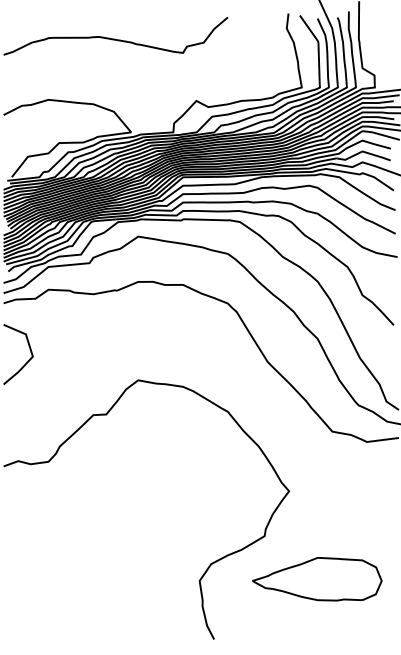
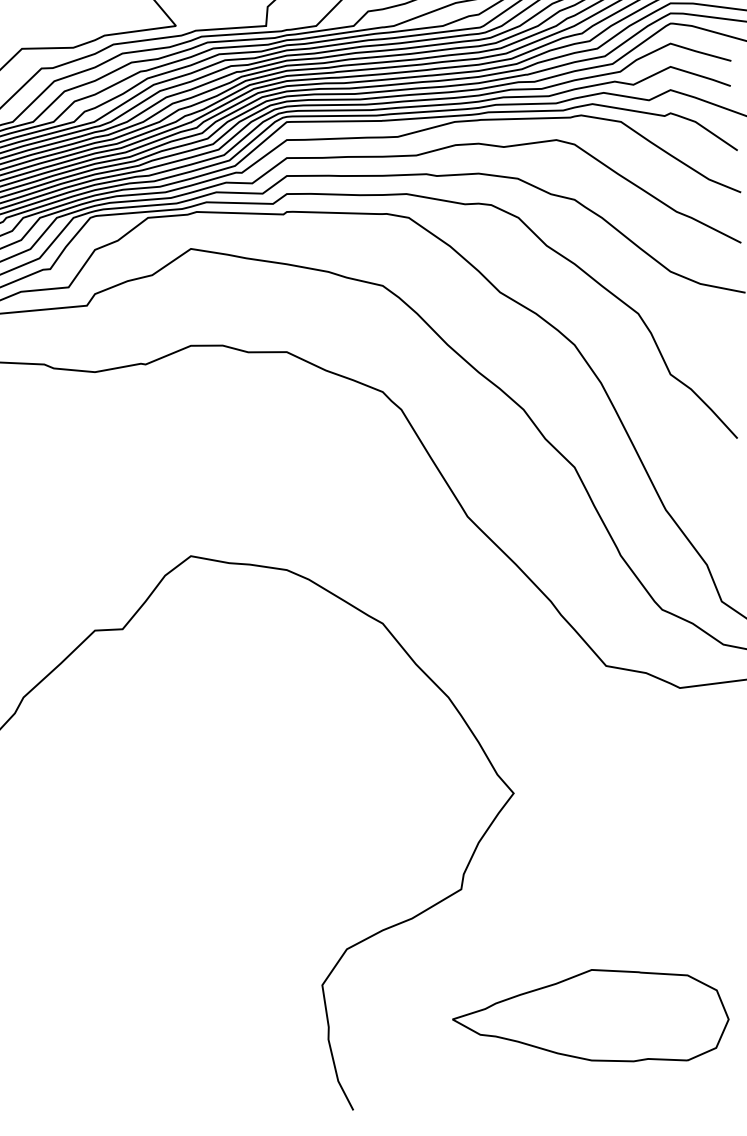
part: (317, 579) -> (591, 1016), moved

